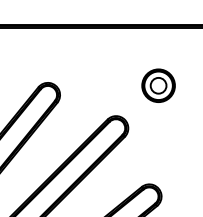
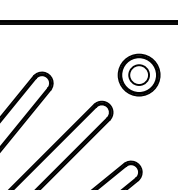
part: (157, 85) -> (138, 74), size x1.43

